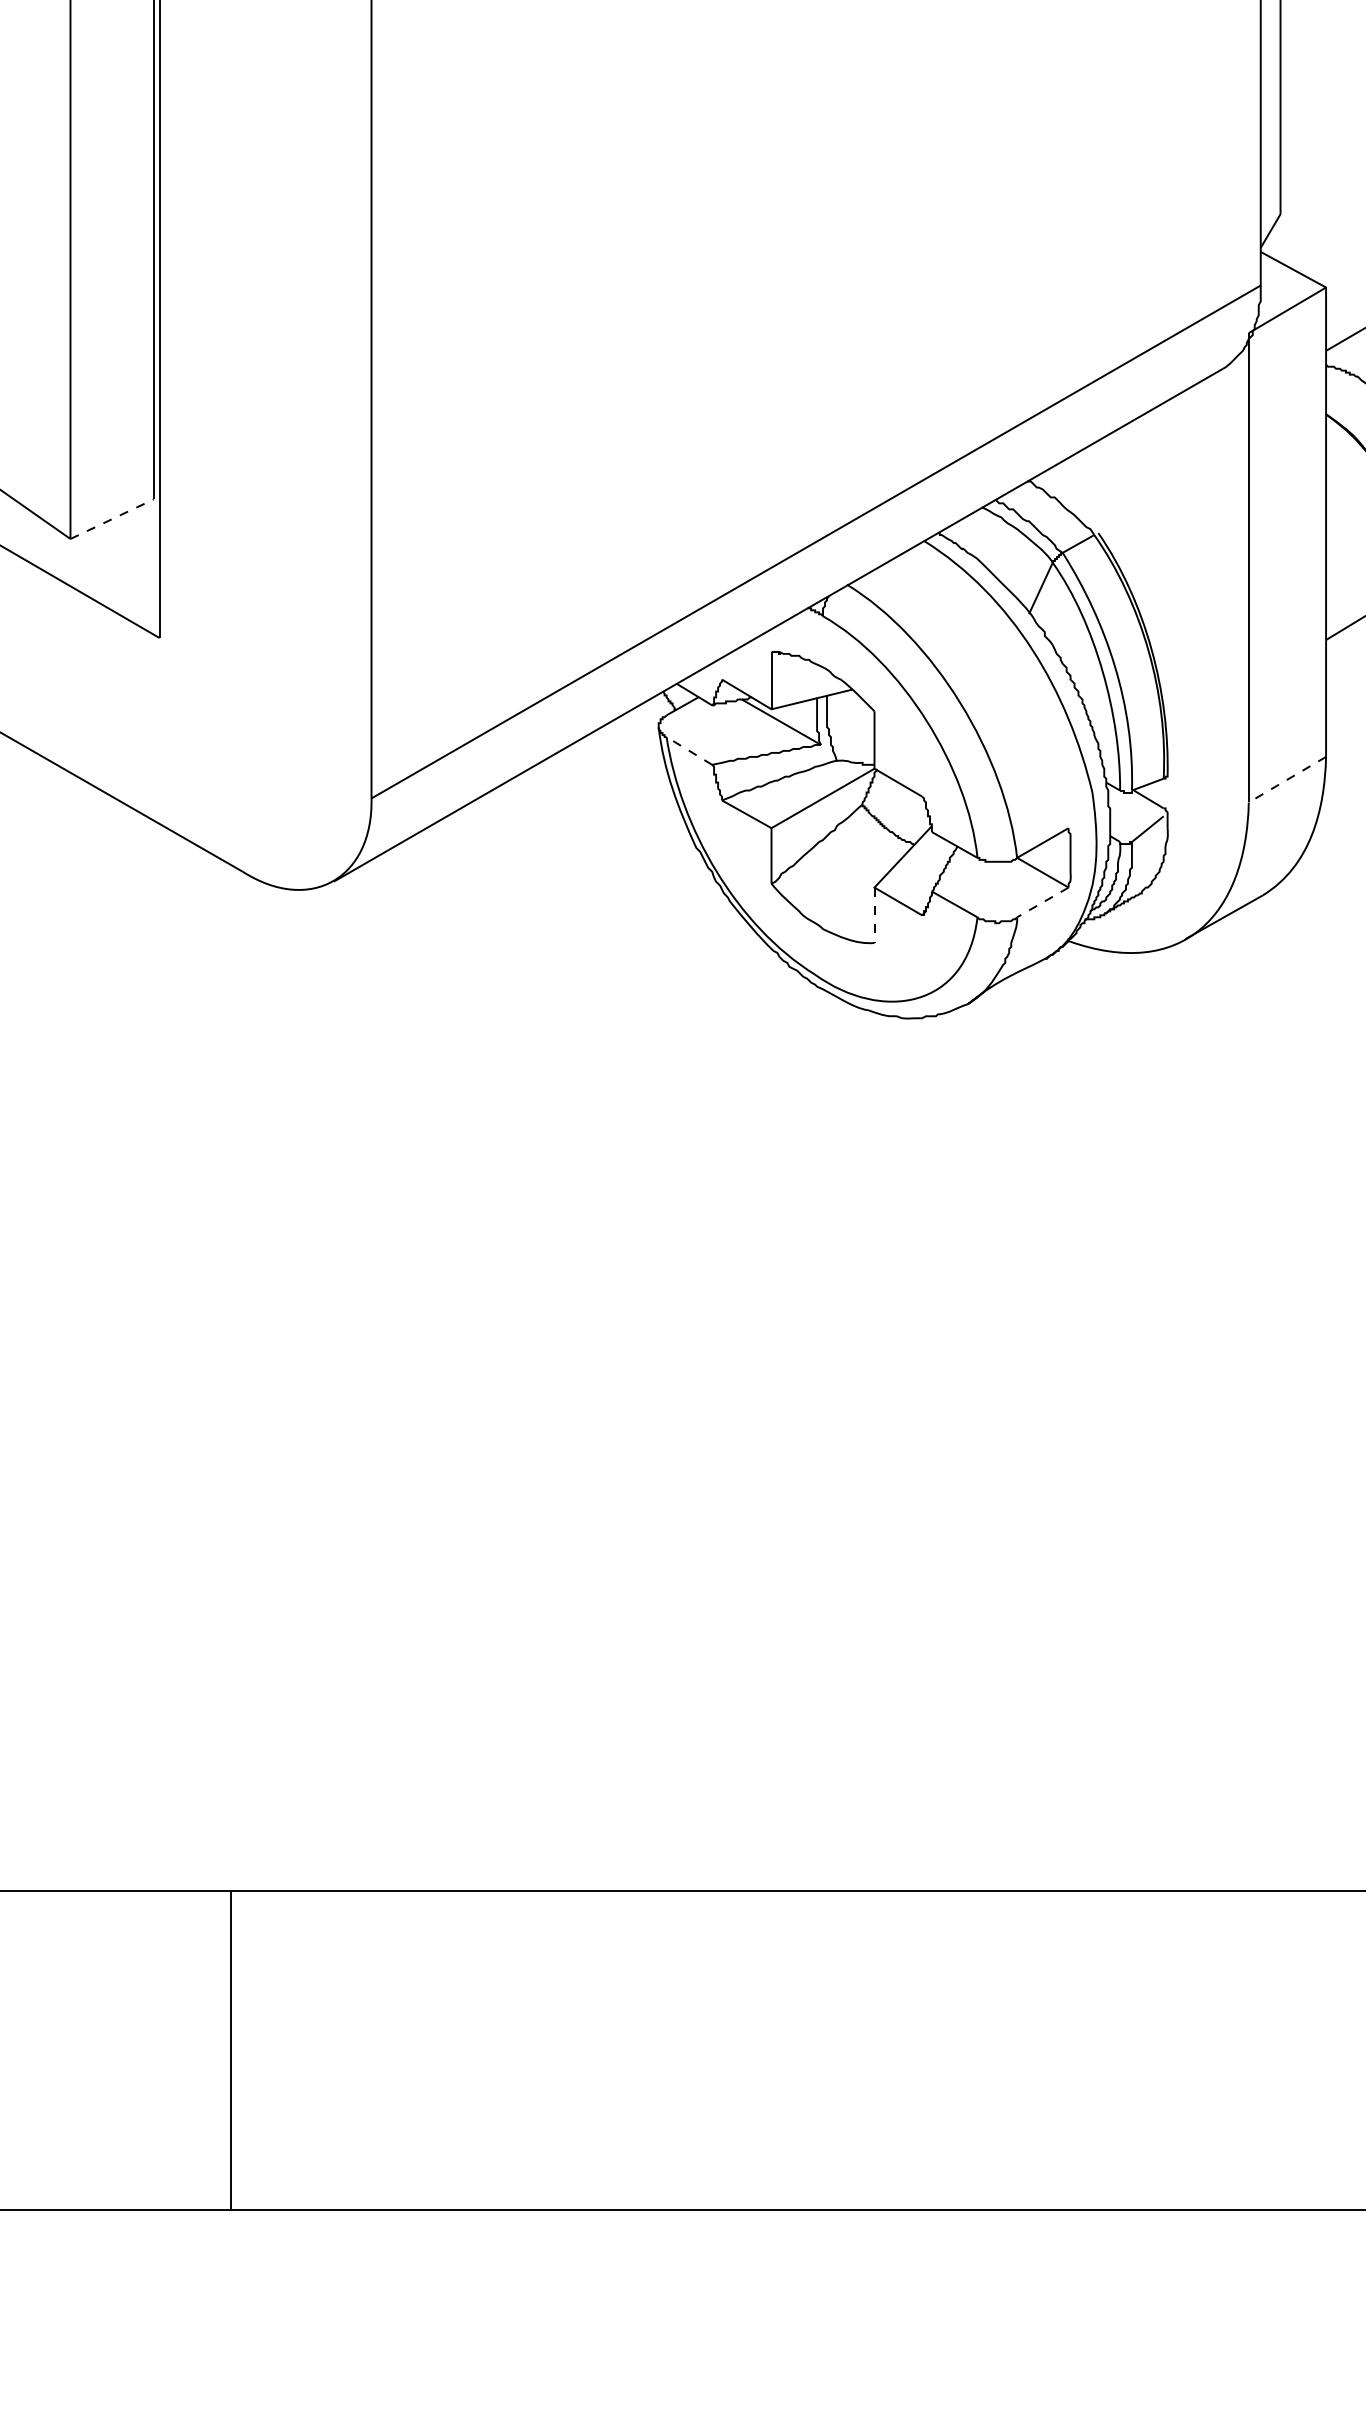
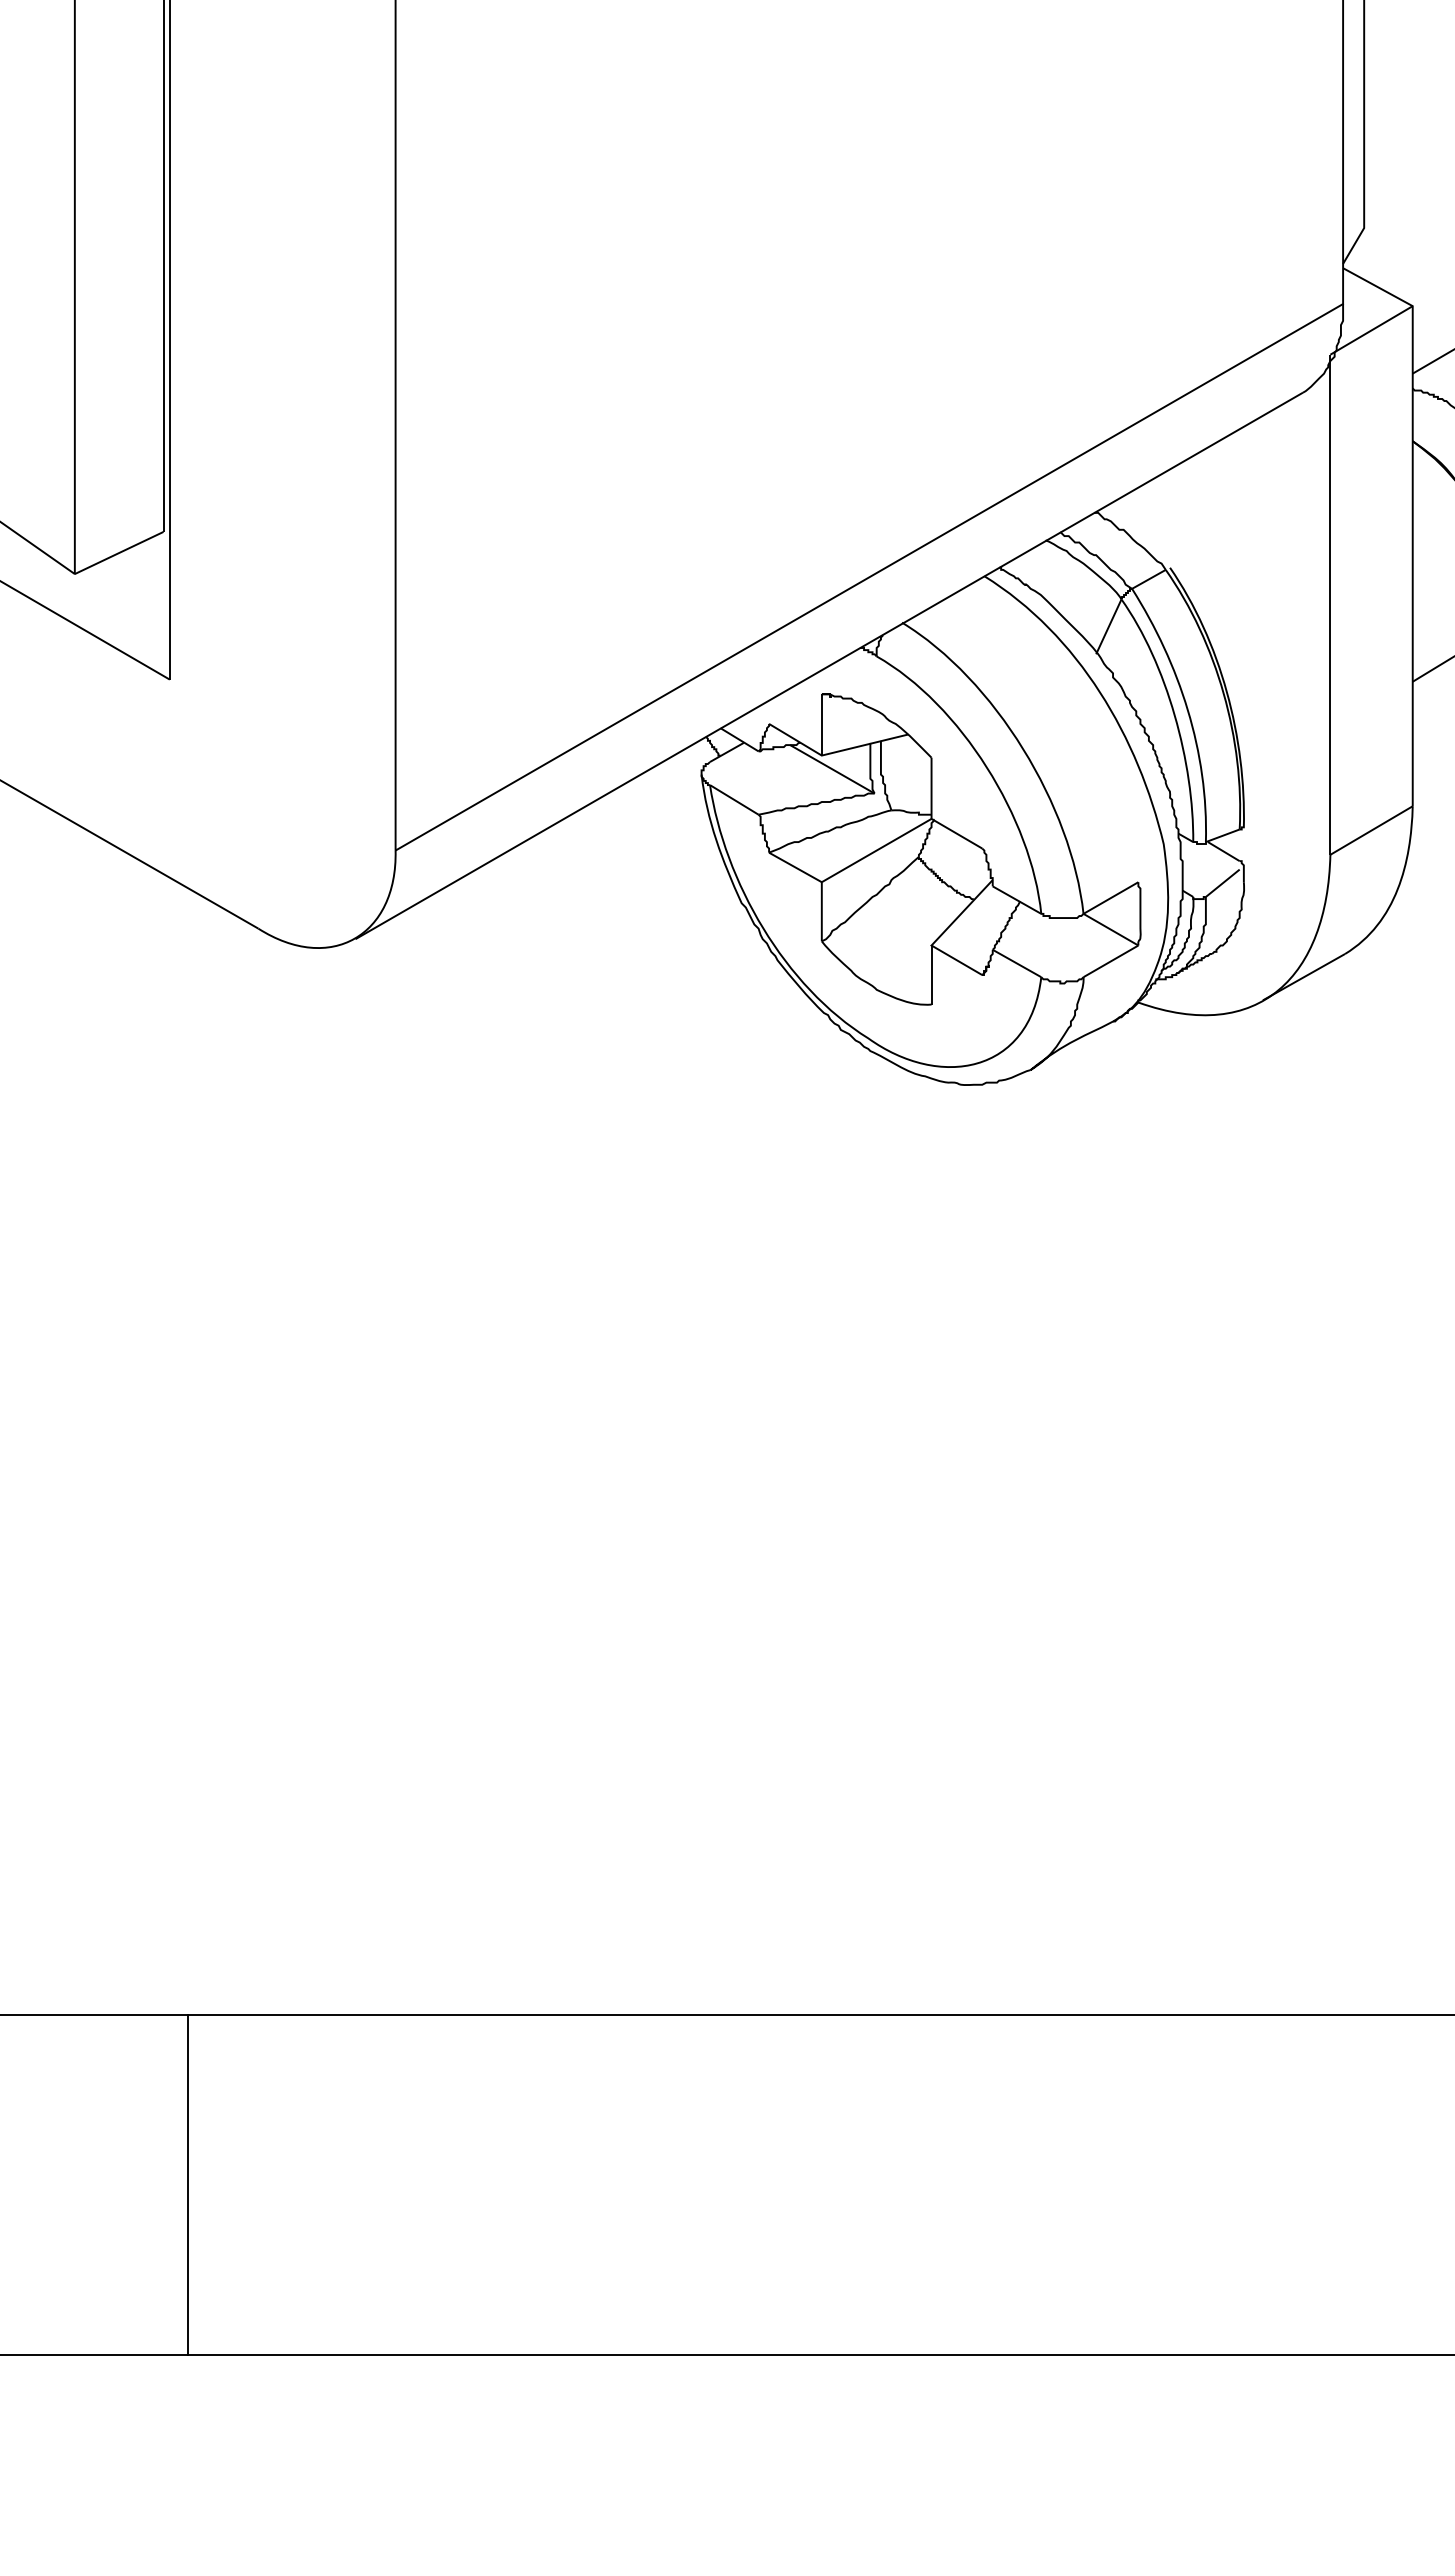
line: (112, 518) -> (119, 552), dashed -> solid
line: (688, 750) -> (733, 799), dashed -> solid
line: (1287, 779) -> (1371, 830), dashed -> solid
line: (1042, 902) -> (1110, 961), dashed -> solid
line: (874, 915) -> (931, 975), dashed -> solid
line: (231, 2050) -> (188, 2184), moved

